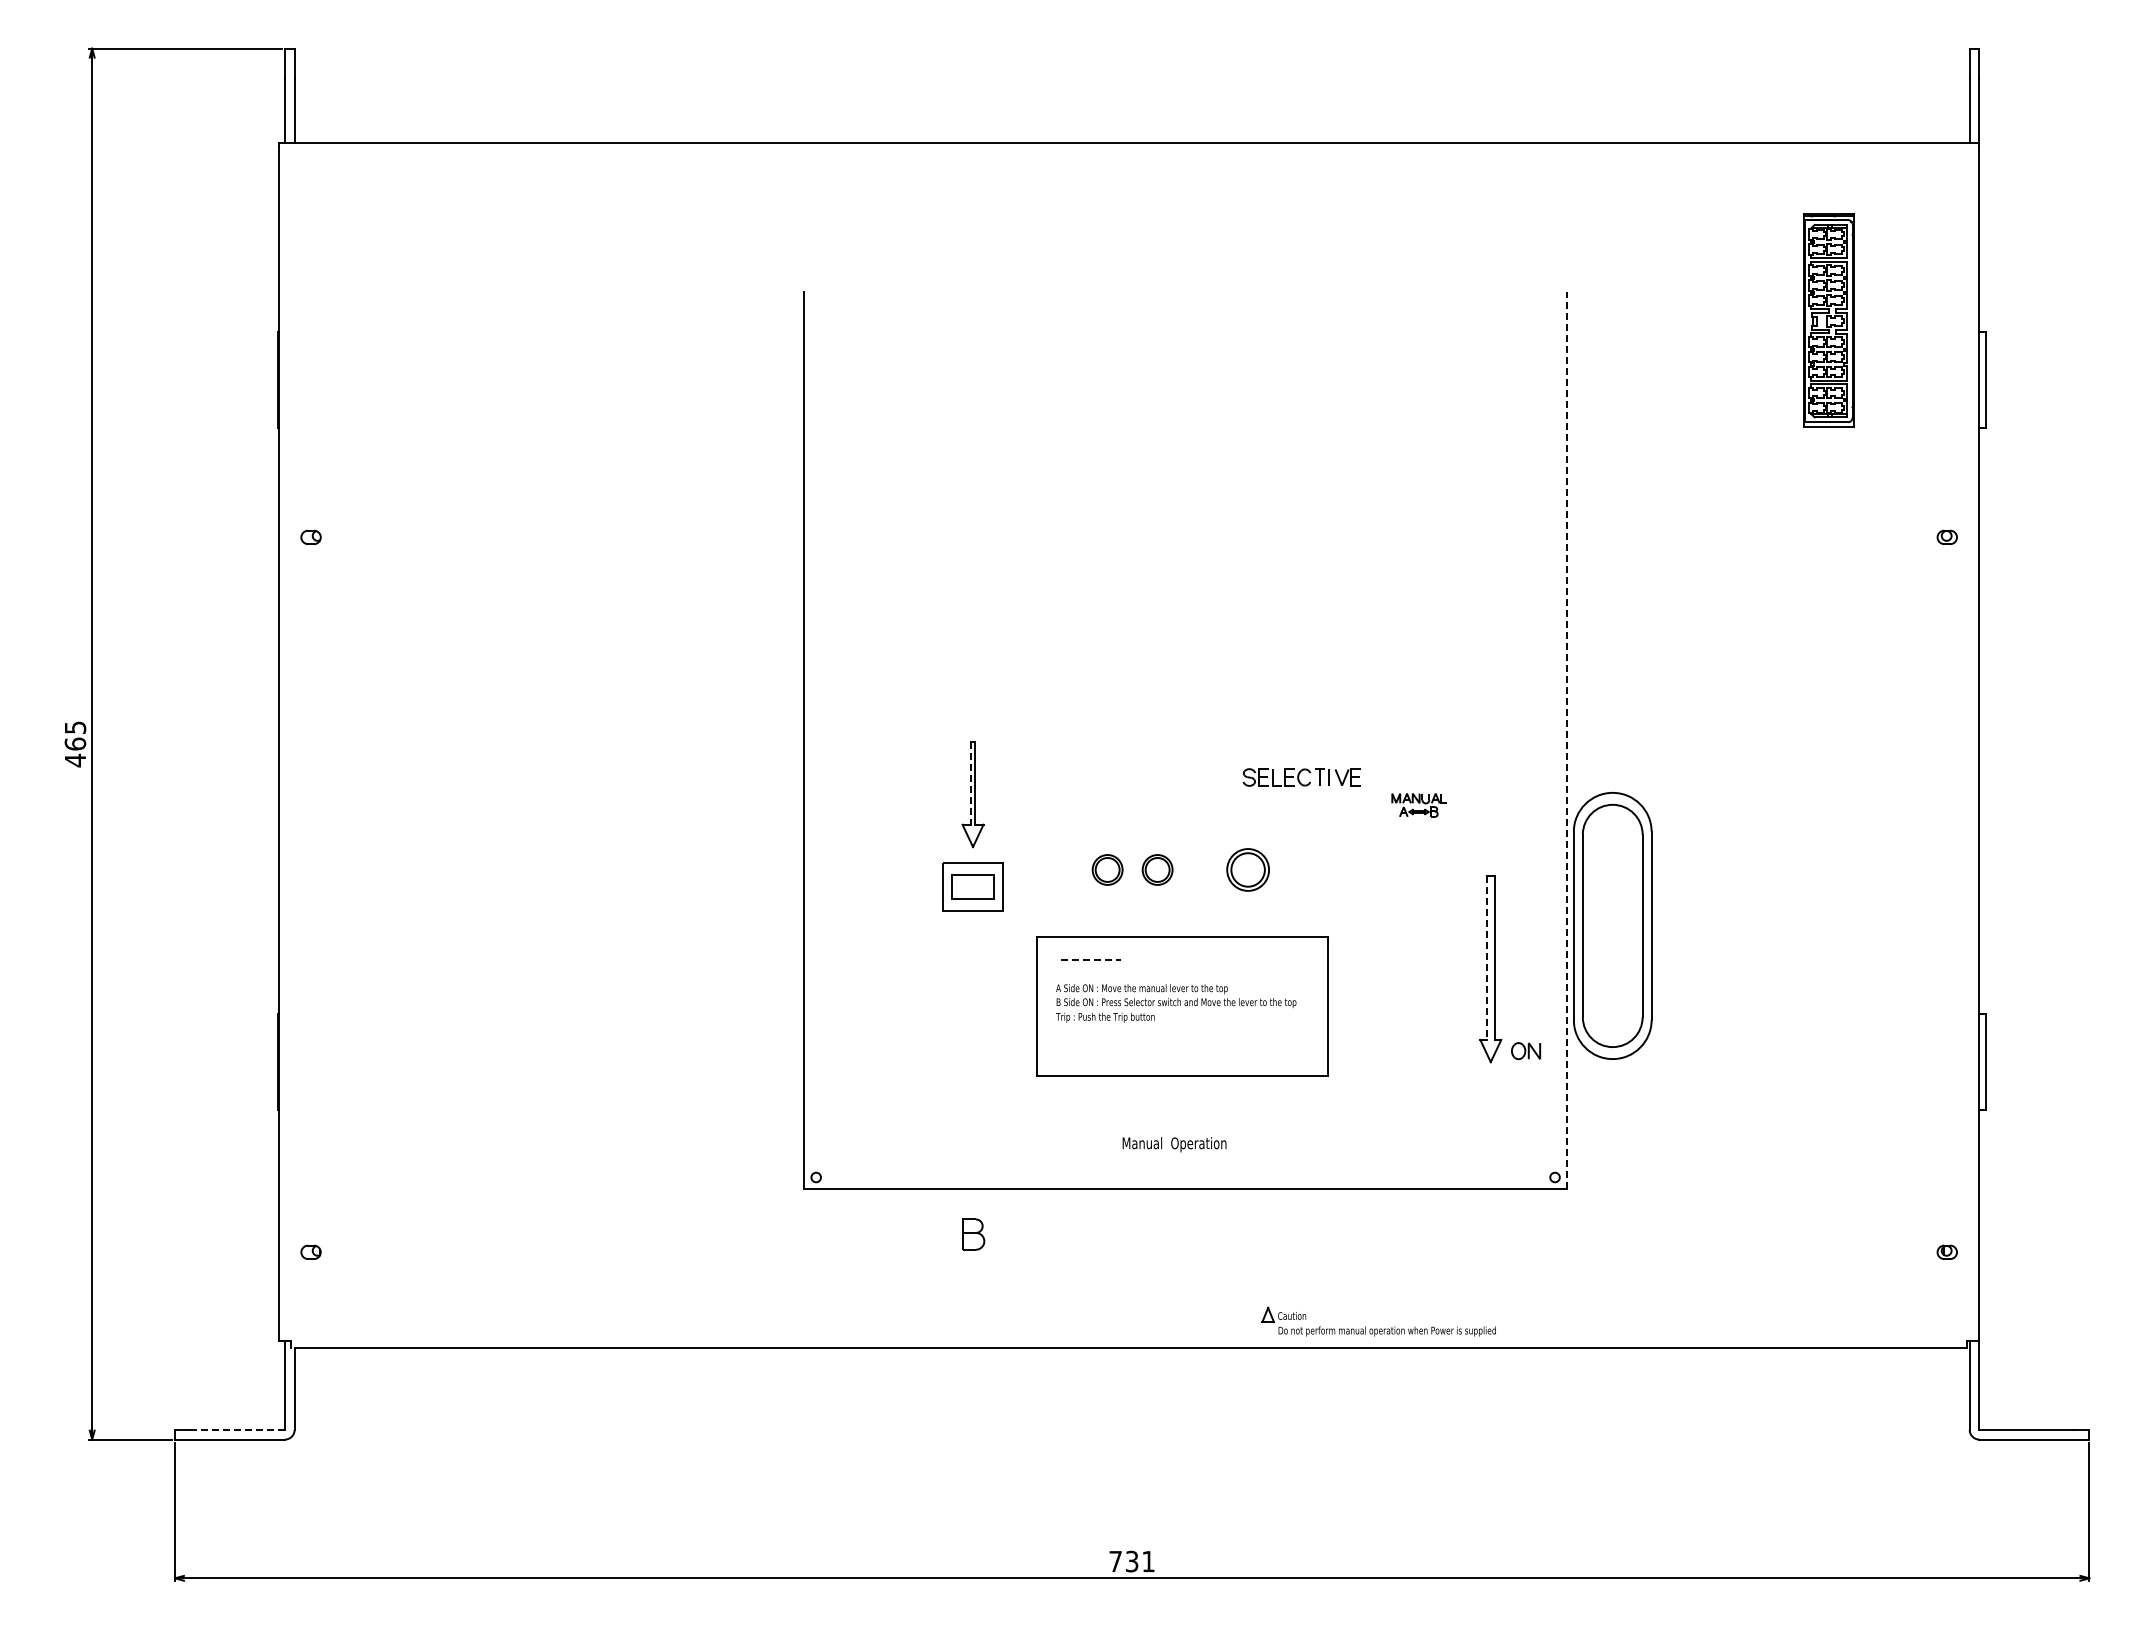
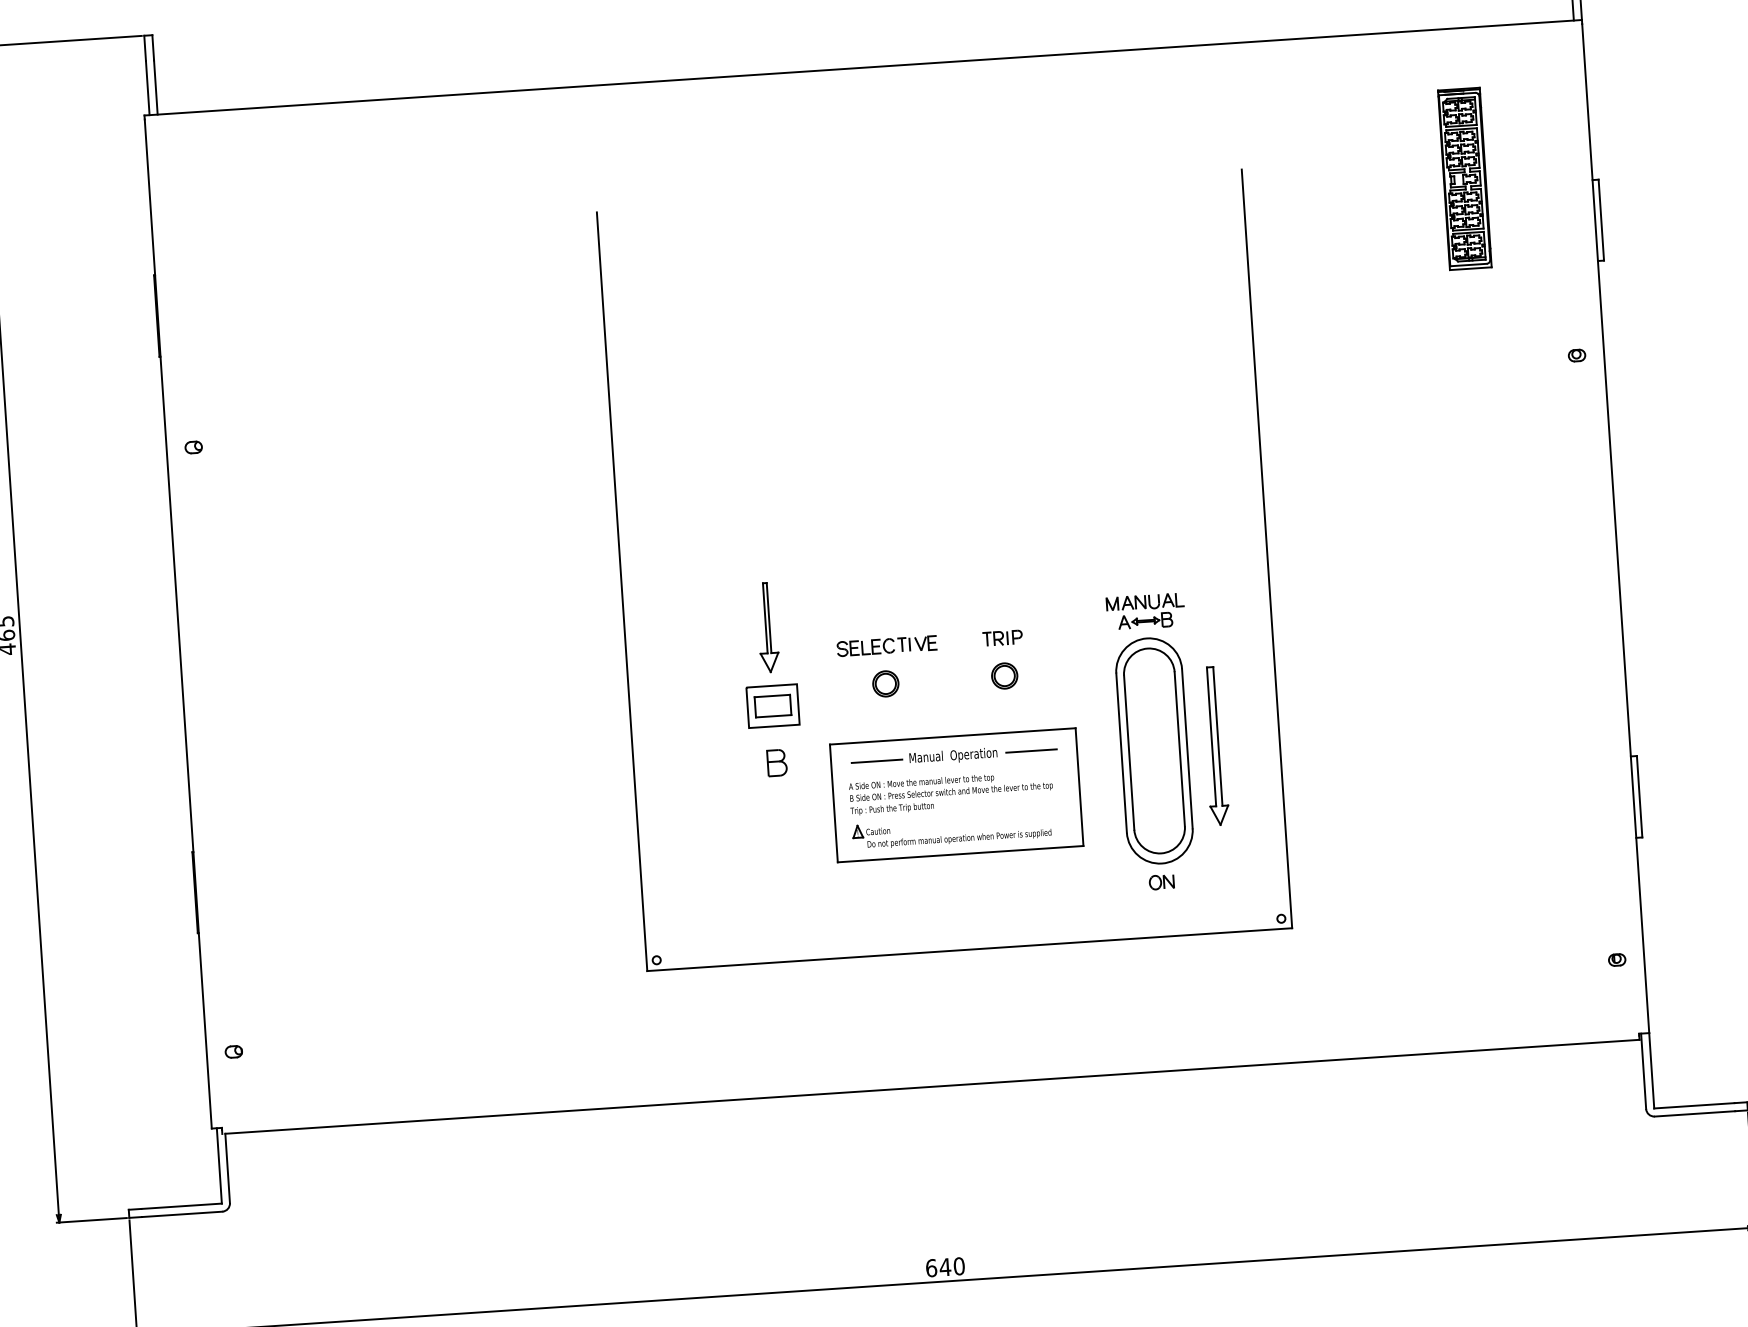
line: (1567, 740) -> (1267, 548), dashed -> solid
part: (1301, 777) -> (886, 646), moved
line: (970, 783) -> (765, 618), dashed -> solid
part: (1419, 805) -> (1145, 611), size x1.67
part: (1248, 825) -> (1002, 638), added
part: (1157, 869) -> (927, 680), removed
part: (1248, 869) -> (1004, 675), size x0.71
part: (1612, 925) -> (1154, 750), moved
line: (1487, 958) -> (1211, 737), dashed -> solid
line: (1091, 960) -> (877, 761), dashed -> solid
line: (1273, 960) -> (1031, 751), added
part: (1526, 1051) -> (1162, 882), moved
text: (1174, 1144) -> (953, 756), moved
part: (973, 1234) -> (777, 762), moved
part: (1376, 1328) -> (950, 837), moved
line: (237, 1430) -> (181, 1206), dashed -> solid
text: (1132, 1561) -> (945, 1267), 731 -> 640

